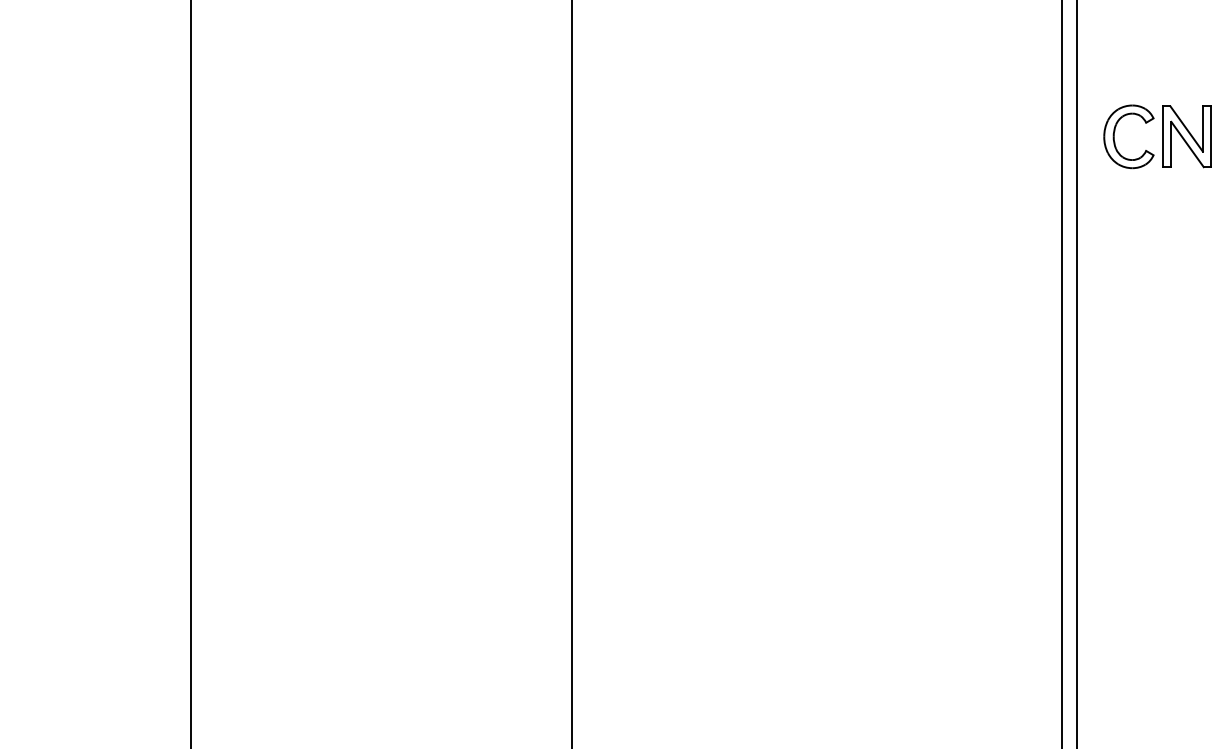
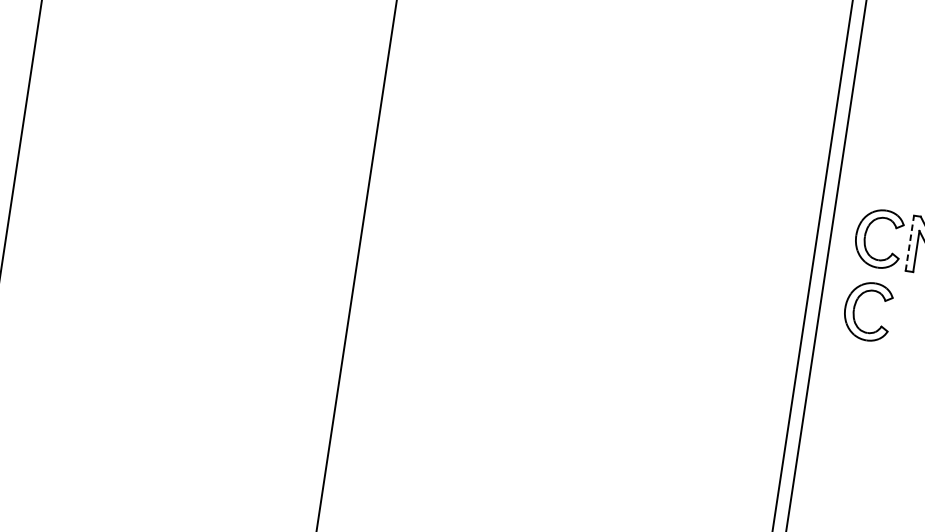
line: (1163, 136) -> (910, 243), solid -> dashed
part: (1115, 211) -> (856, 304), added

